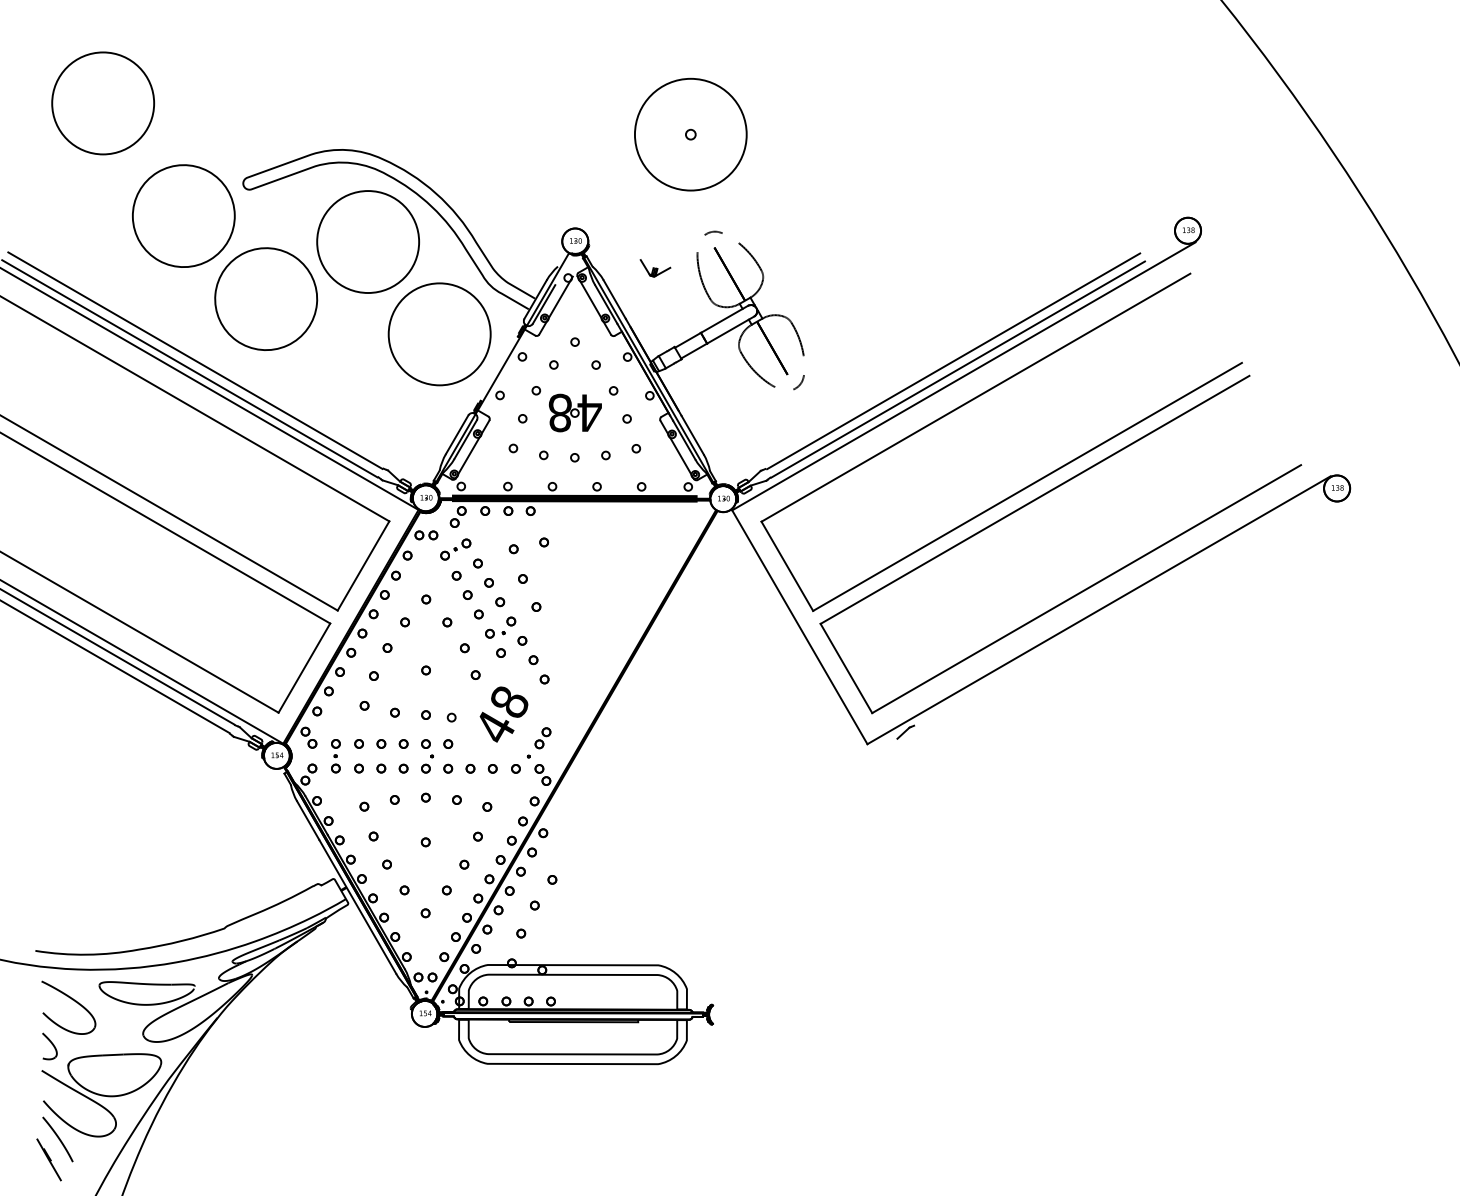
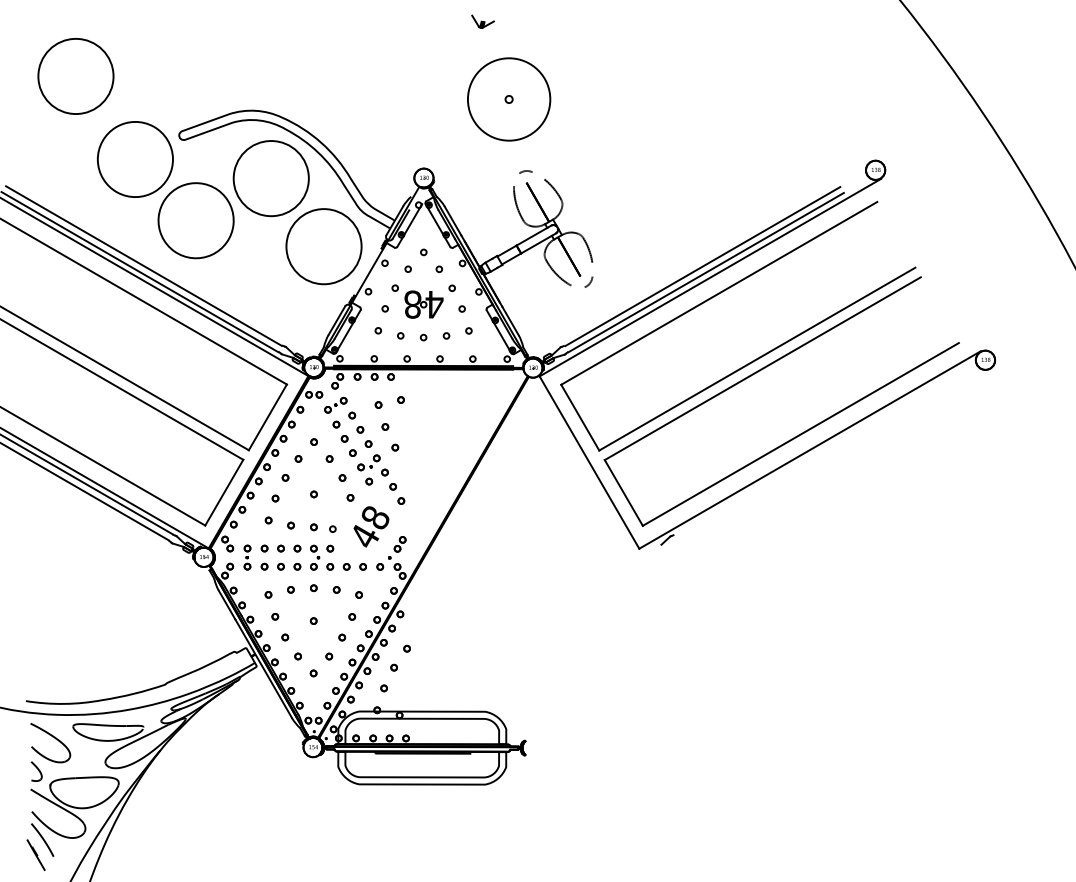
part: (655, 268) -> (483, 21), moved

